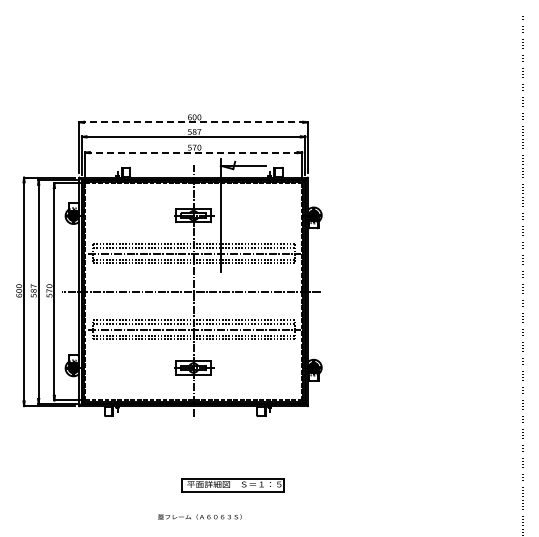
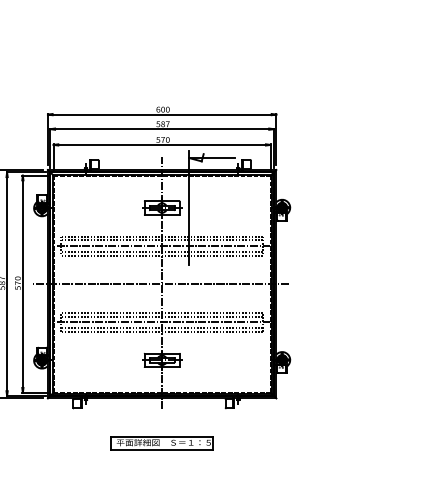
line: (194, 122) -> (162, 114), dashed -> solid
line: (194, 152) -> (162, 144), dashed -> solid
part: (232, 485) -> (161, 443), moved

